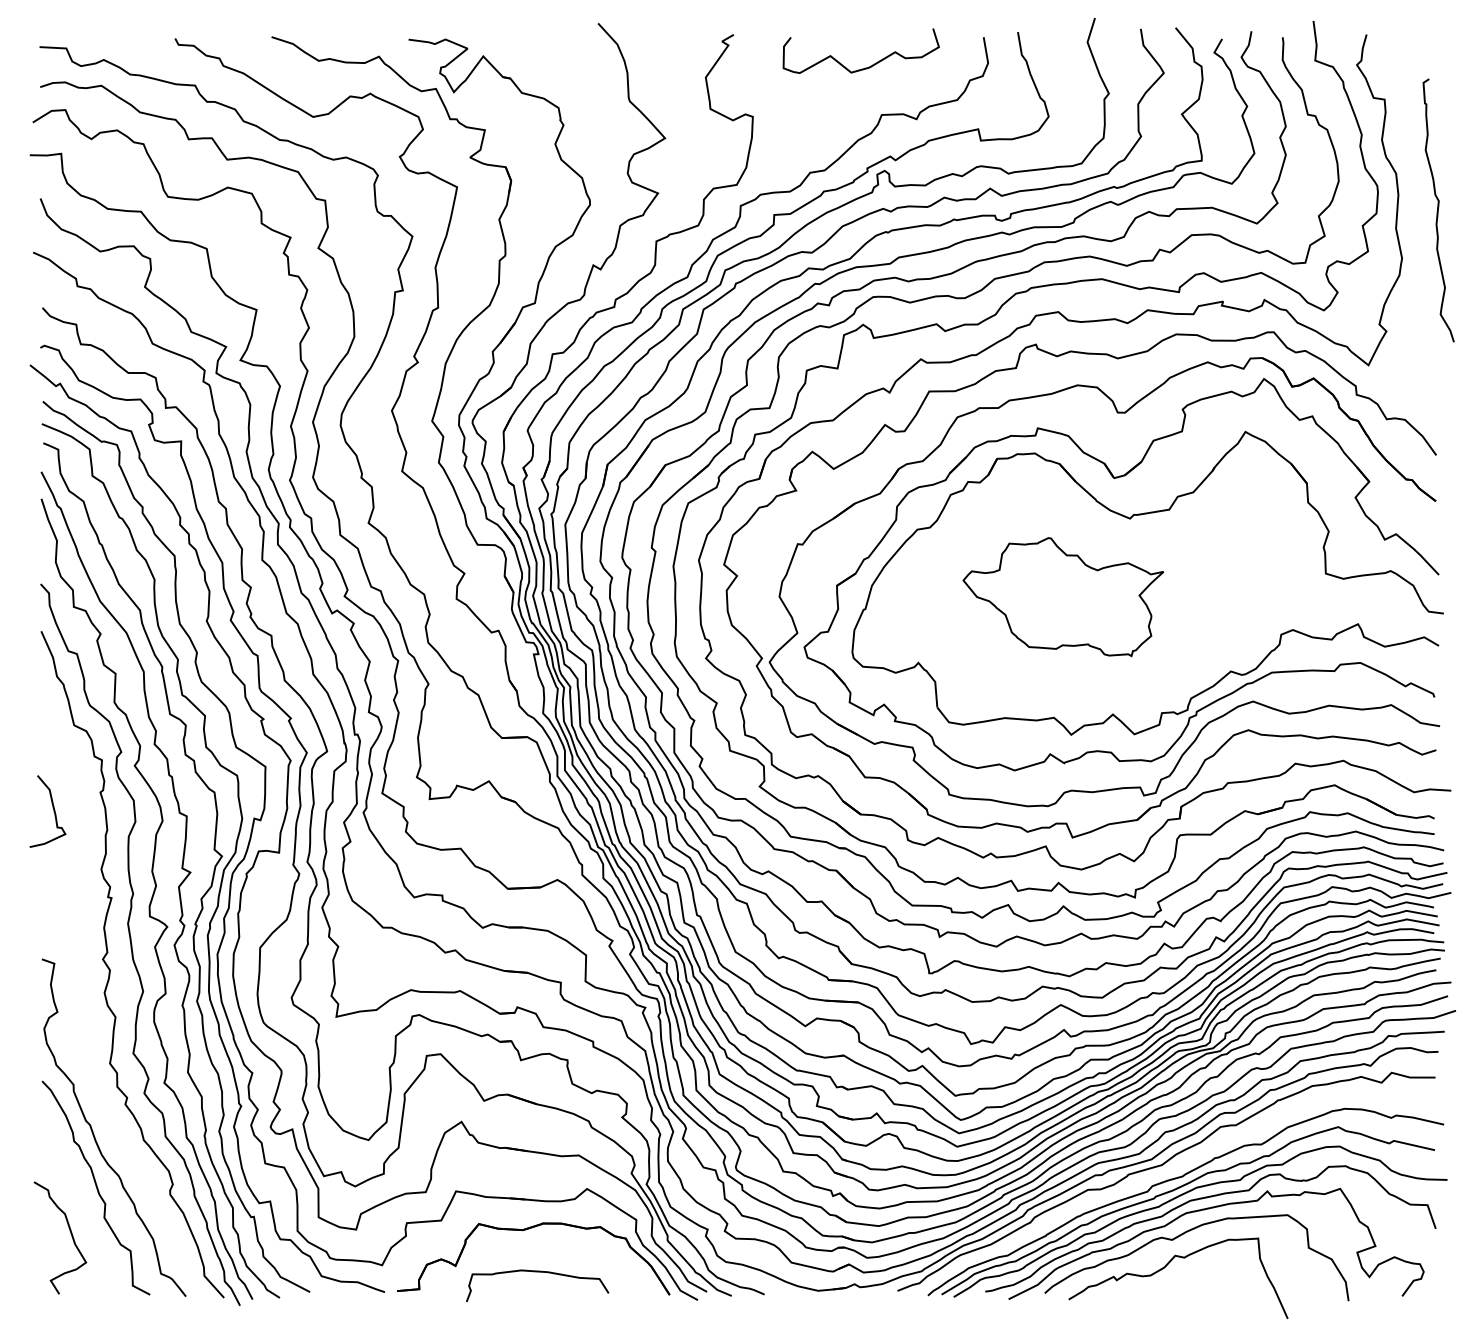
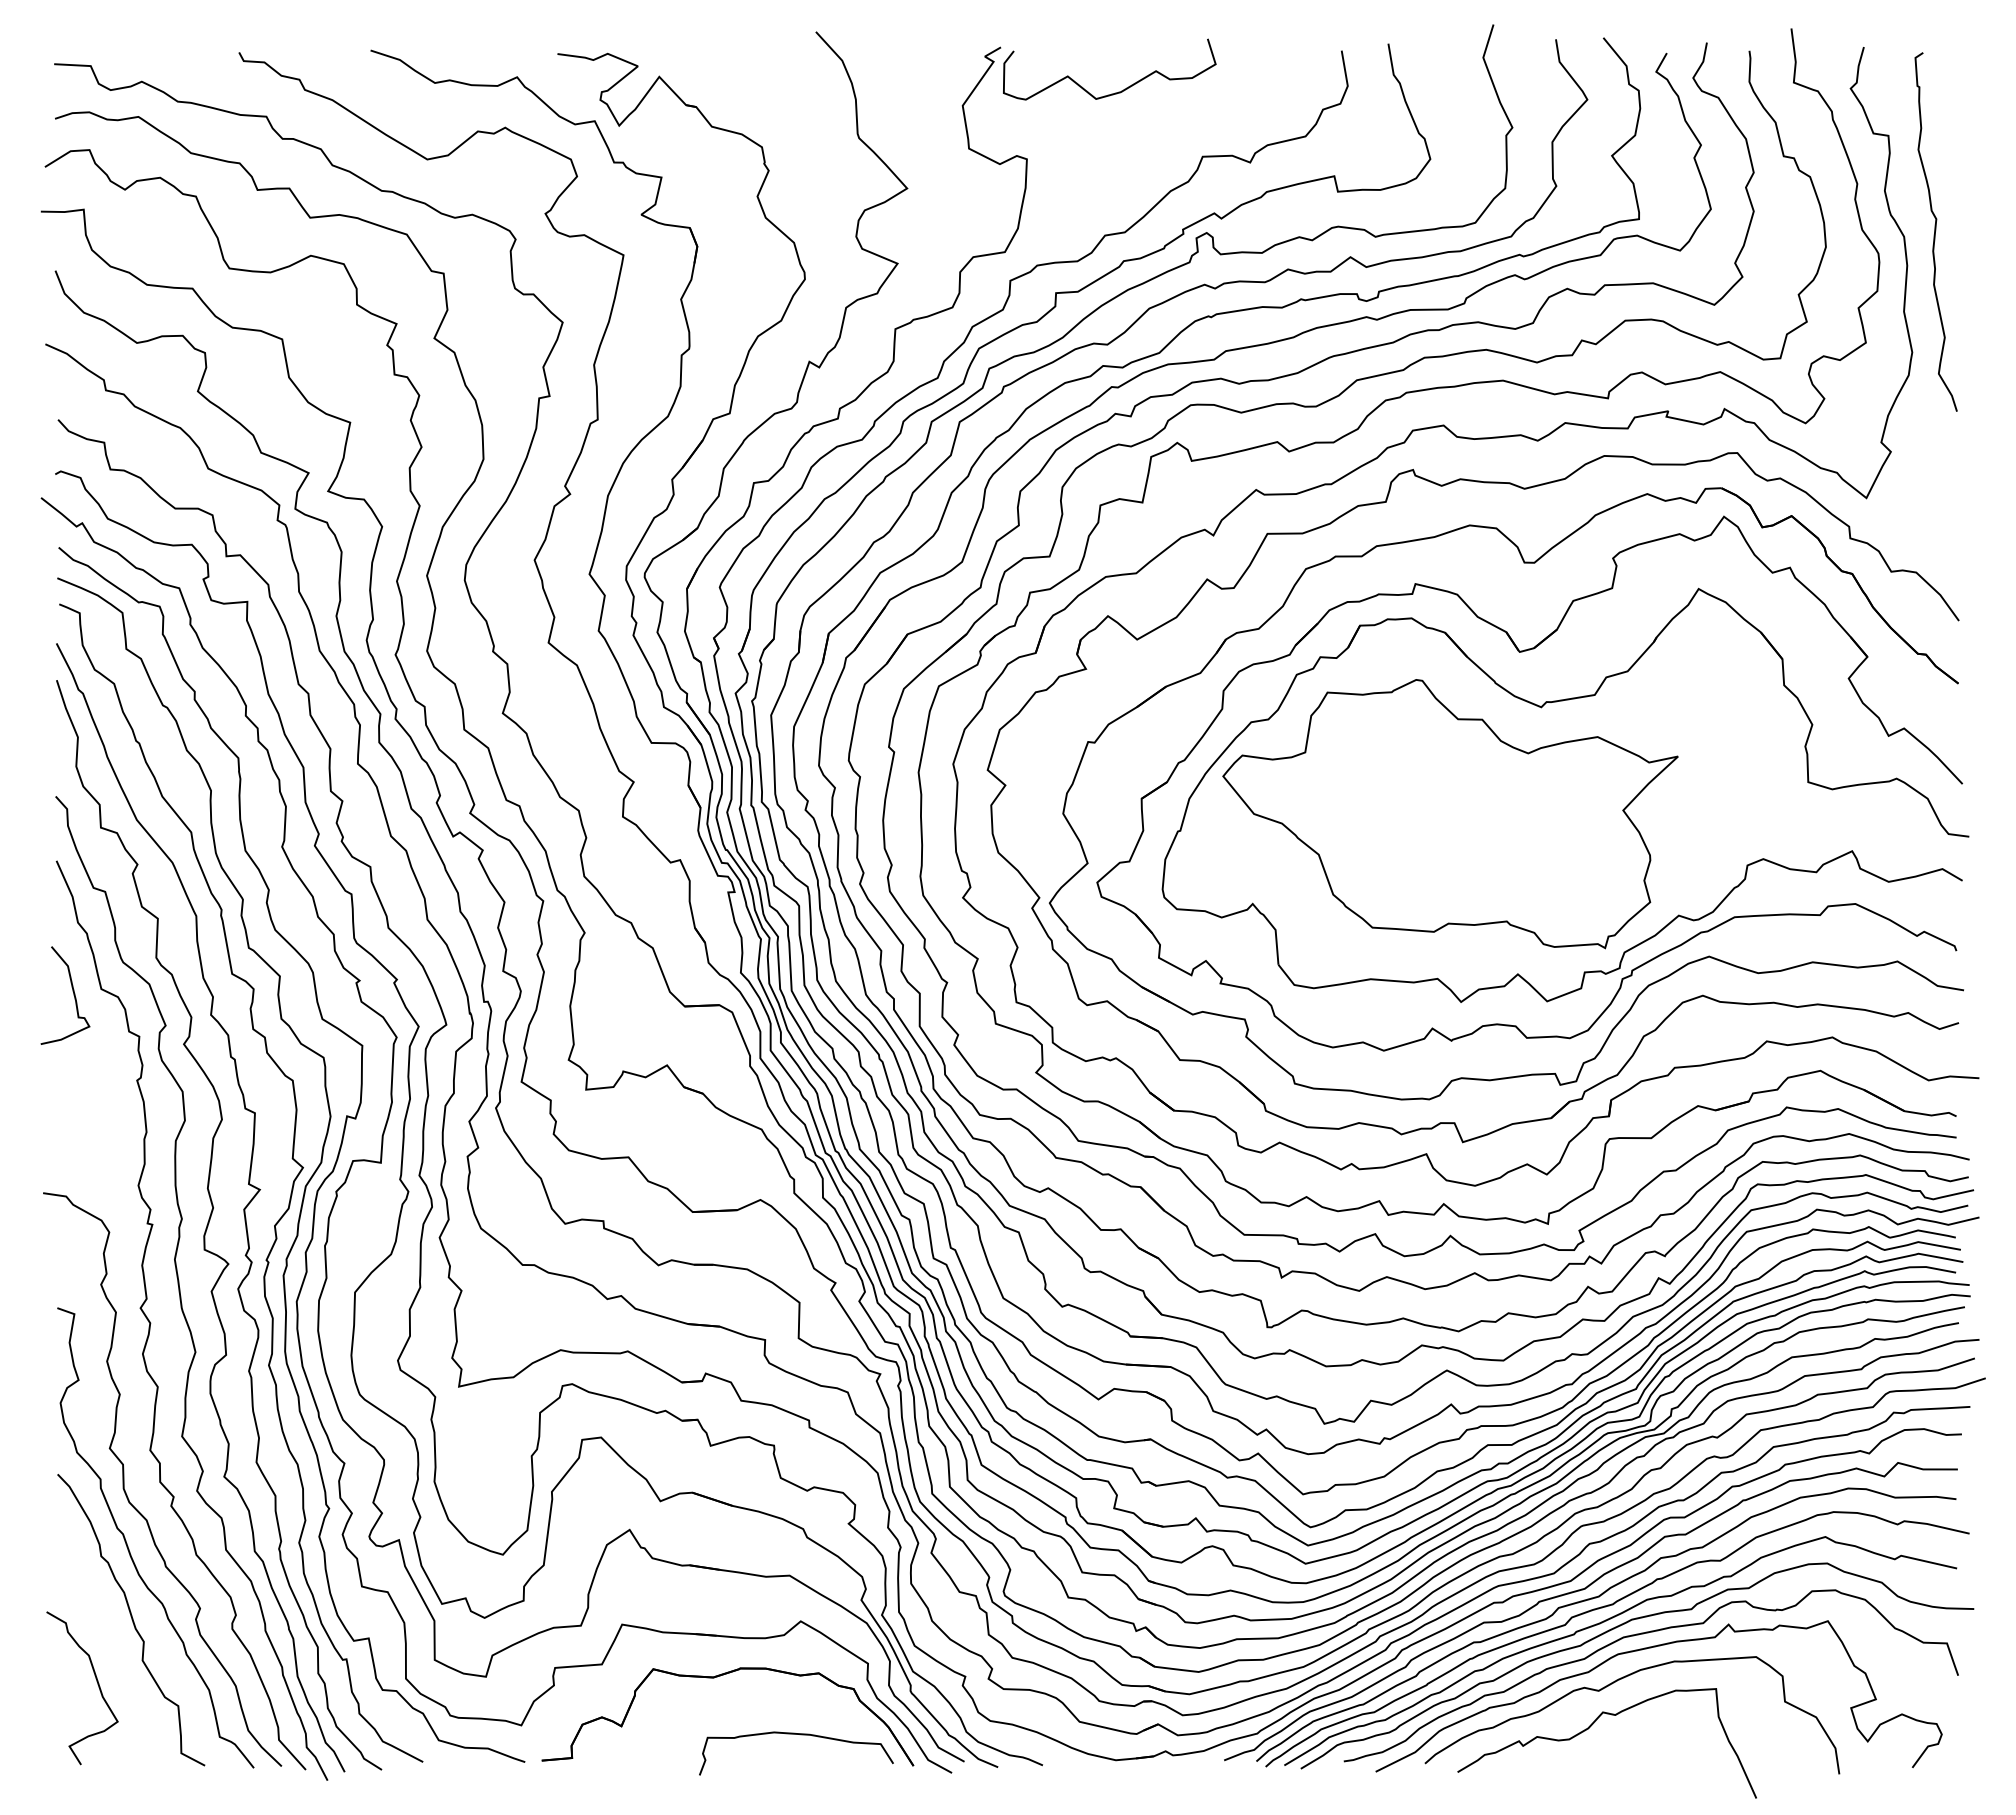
curve: (867, 67) -> (1118, 91), moved
curve: (1438, 210) -> (1935, 231), moved
part: (1063, 597) -> (1450, 814), size x1.67
curve: (53, 811) -> (73, 995), moved
curve: (91, 1084) -> (124, 1479), added
curve: (1170, 1172) -> (1596, 1598), added
curve: (540, 1272) -> (800, 1735), moved

